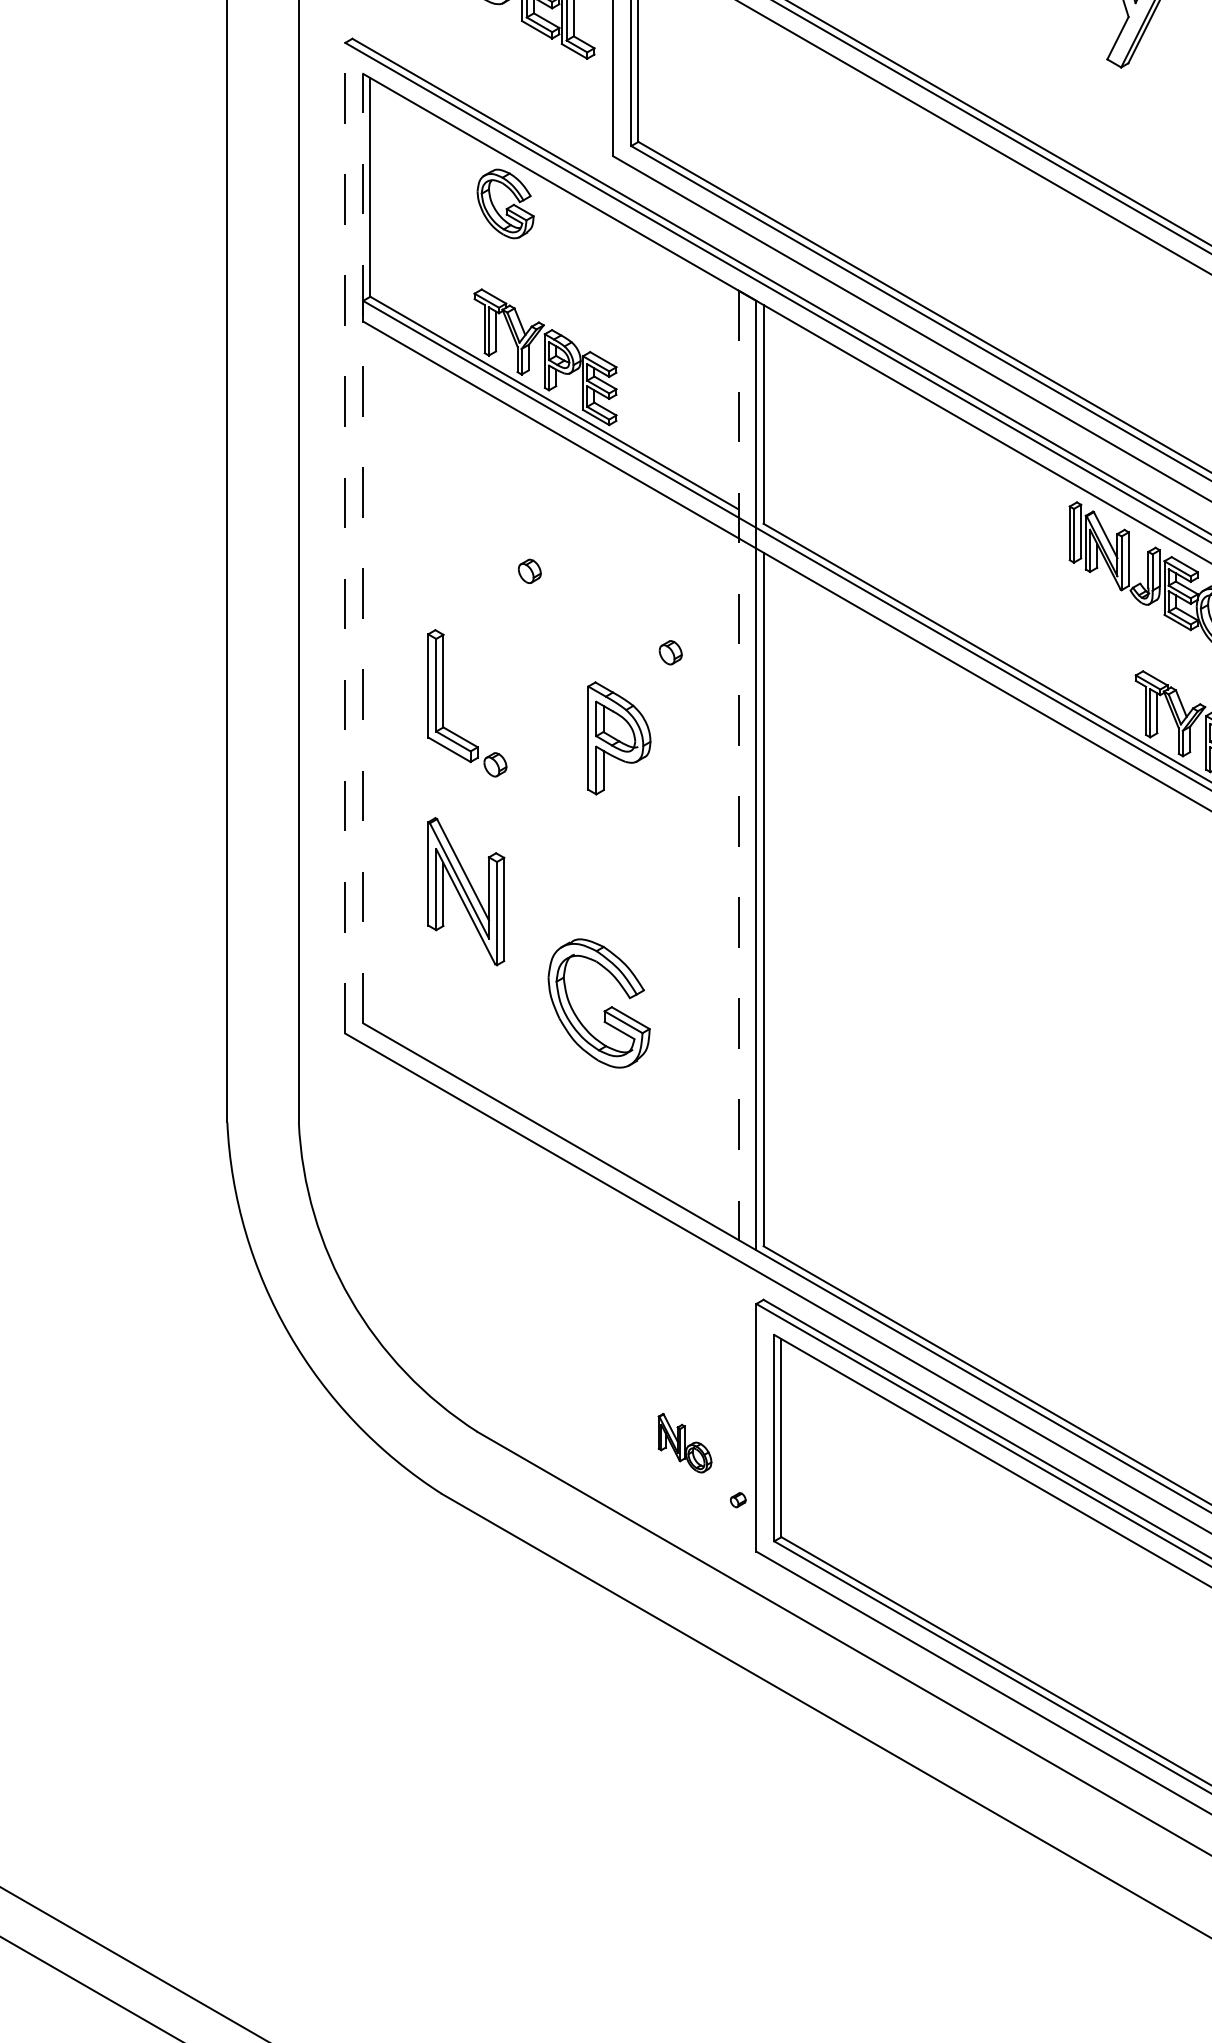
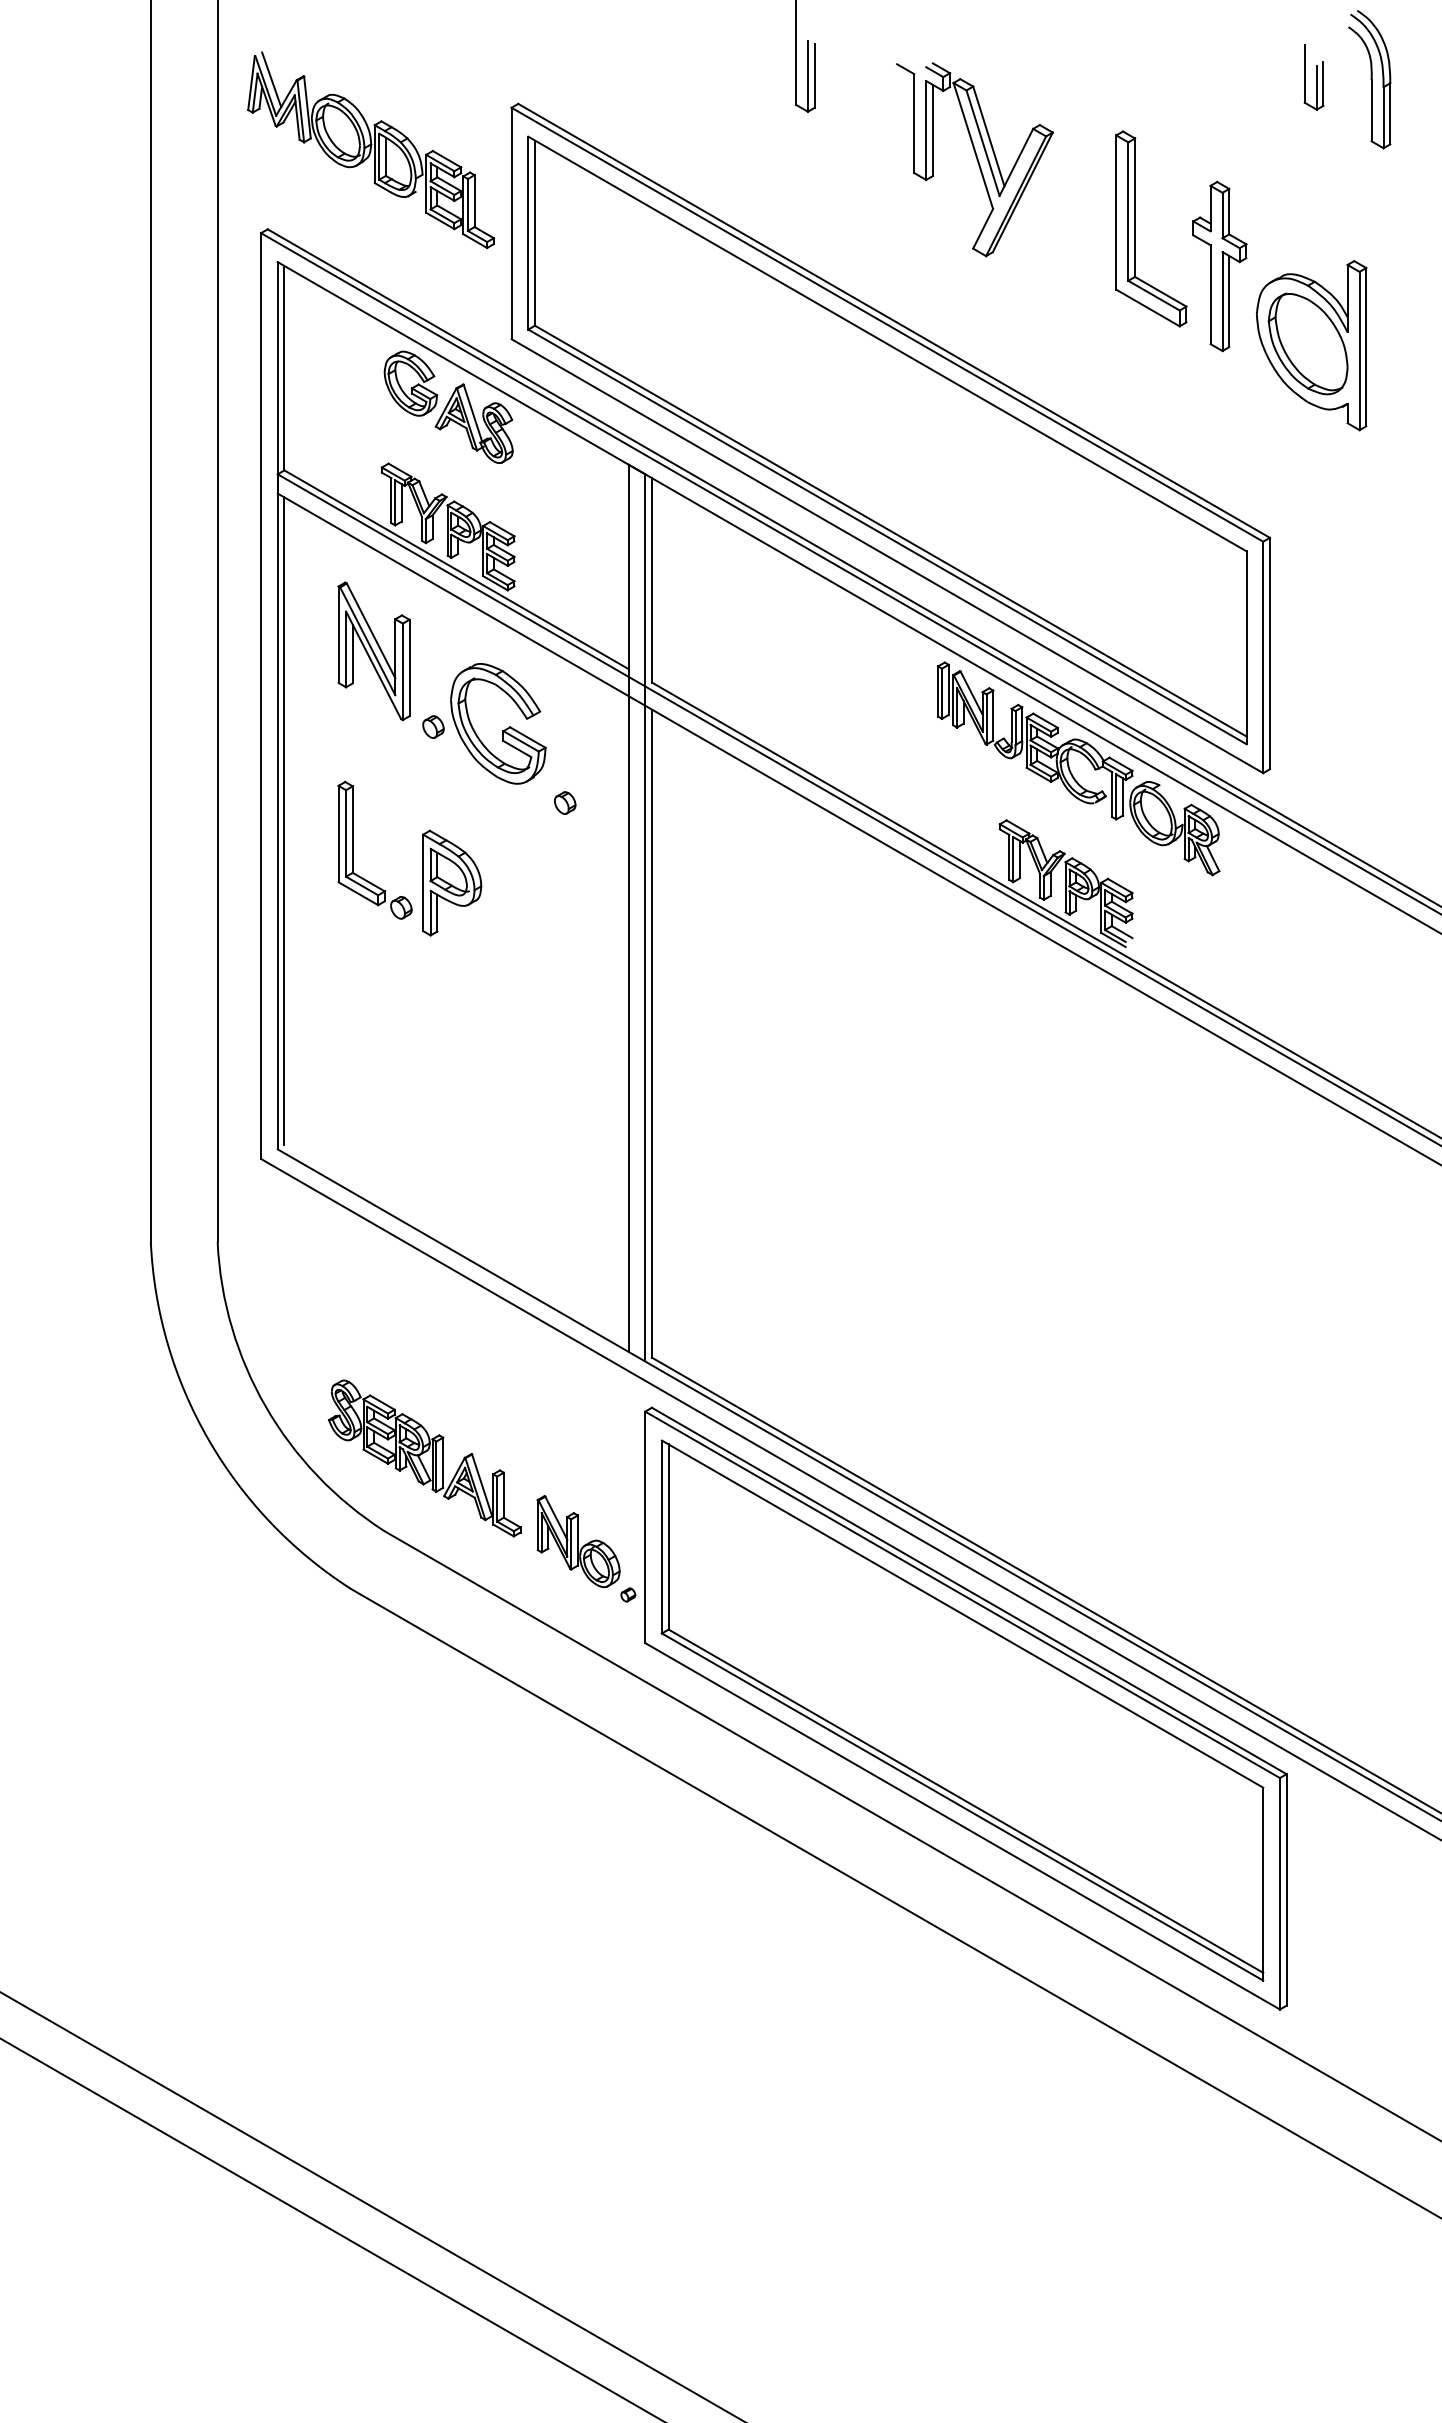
part: (572, 246) -> (473, 423), added
line: (345, 538) -> (261, 696), dashed -> solid
line: (362, 548) -> (277, 705), dashed -> solid
line: (370, 672) -> (284, 821), added
part: (619, 737) -> (452, 882), moved
line: (738, 765) -> (628, 908), dashed -> solid
part: (465, 891) -> (373, 651), moved
part: (603, 1010) -> (502, 730), moved
part: (520, 1354) -> (424, 1458), added
part: (684, 1442) -> (578, 1541), size x1.67

